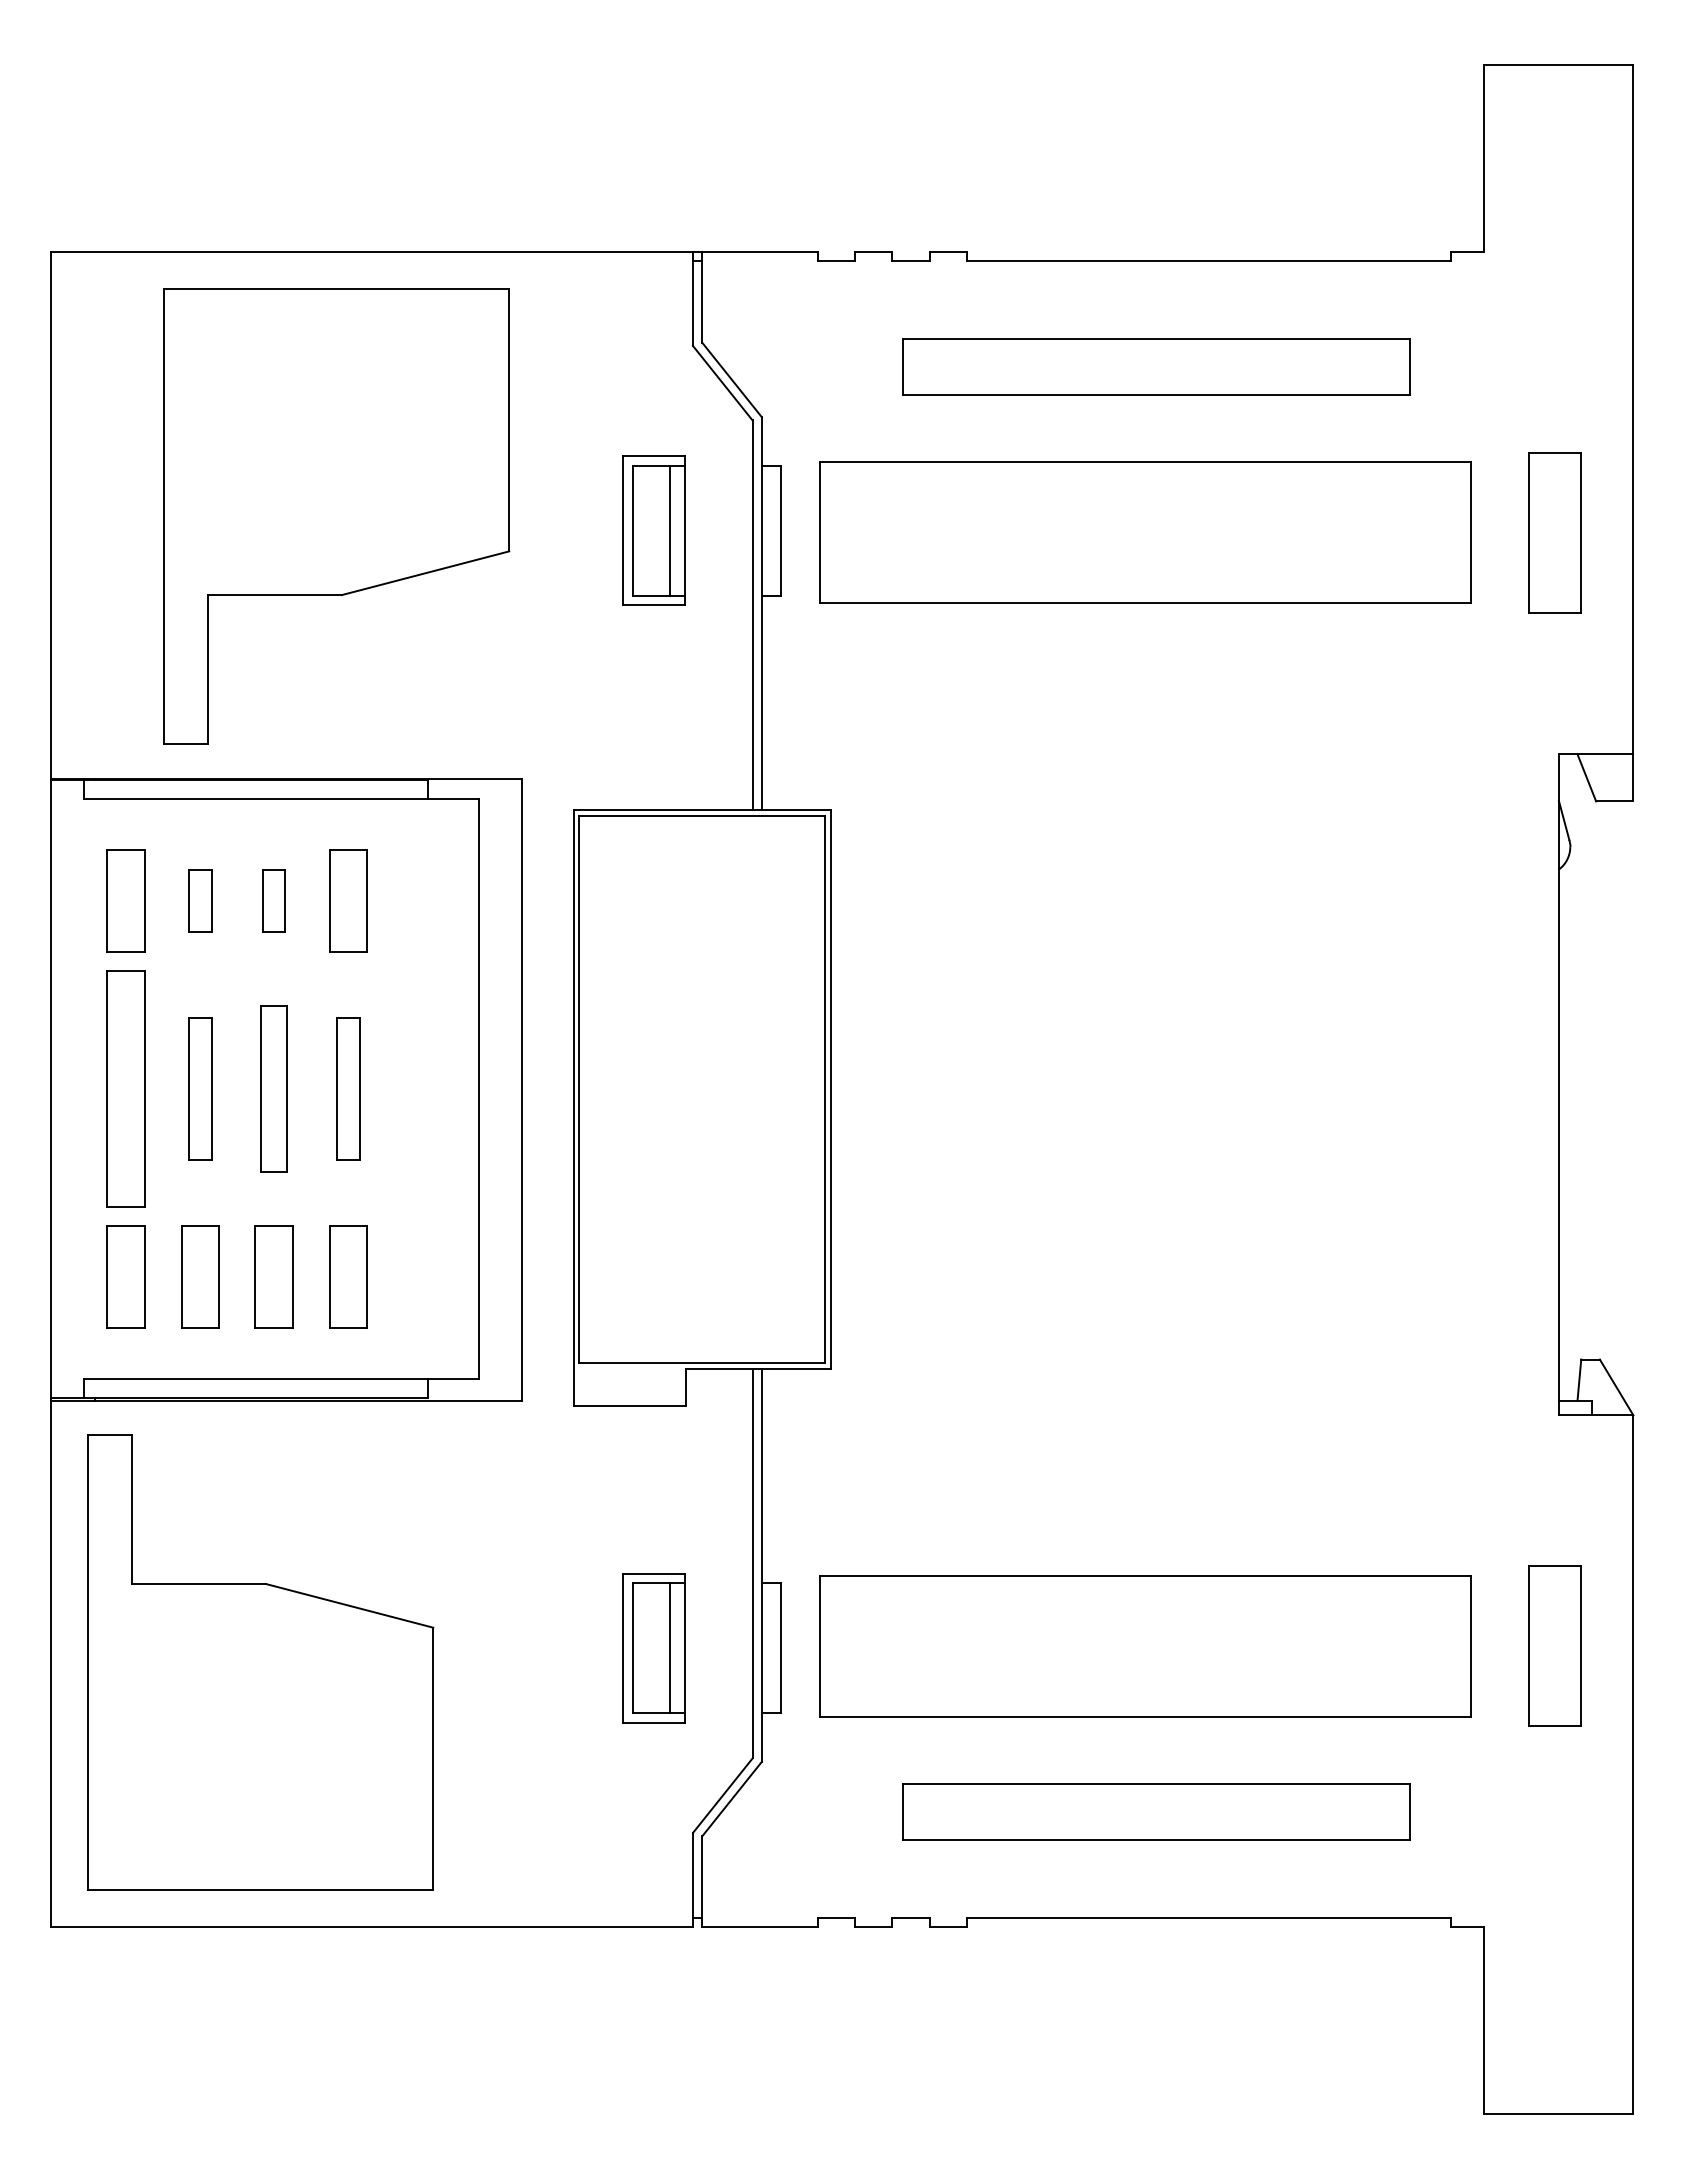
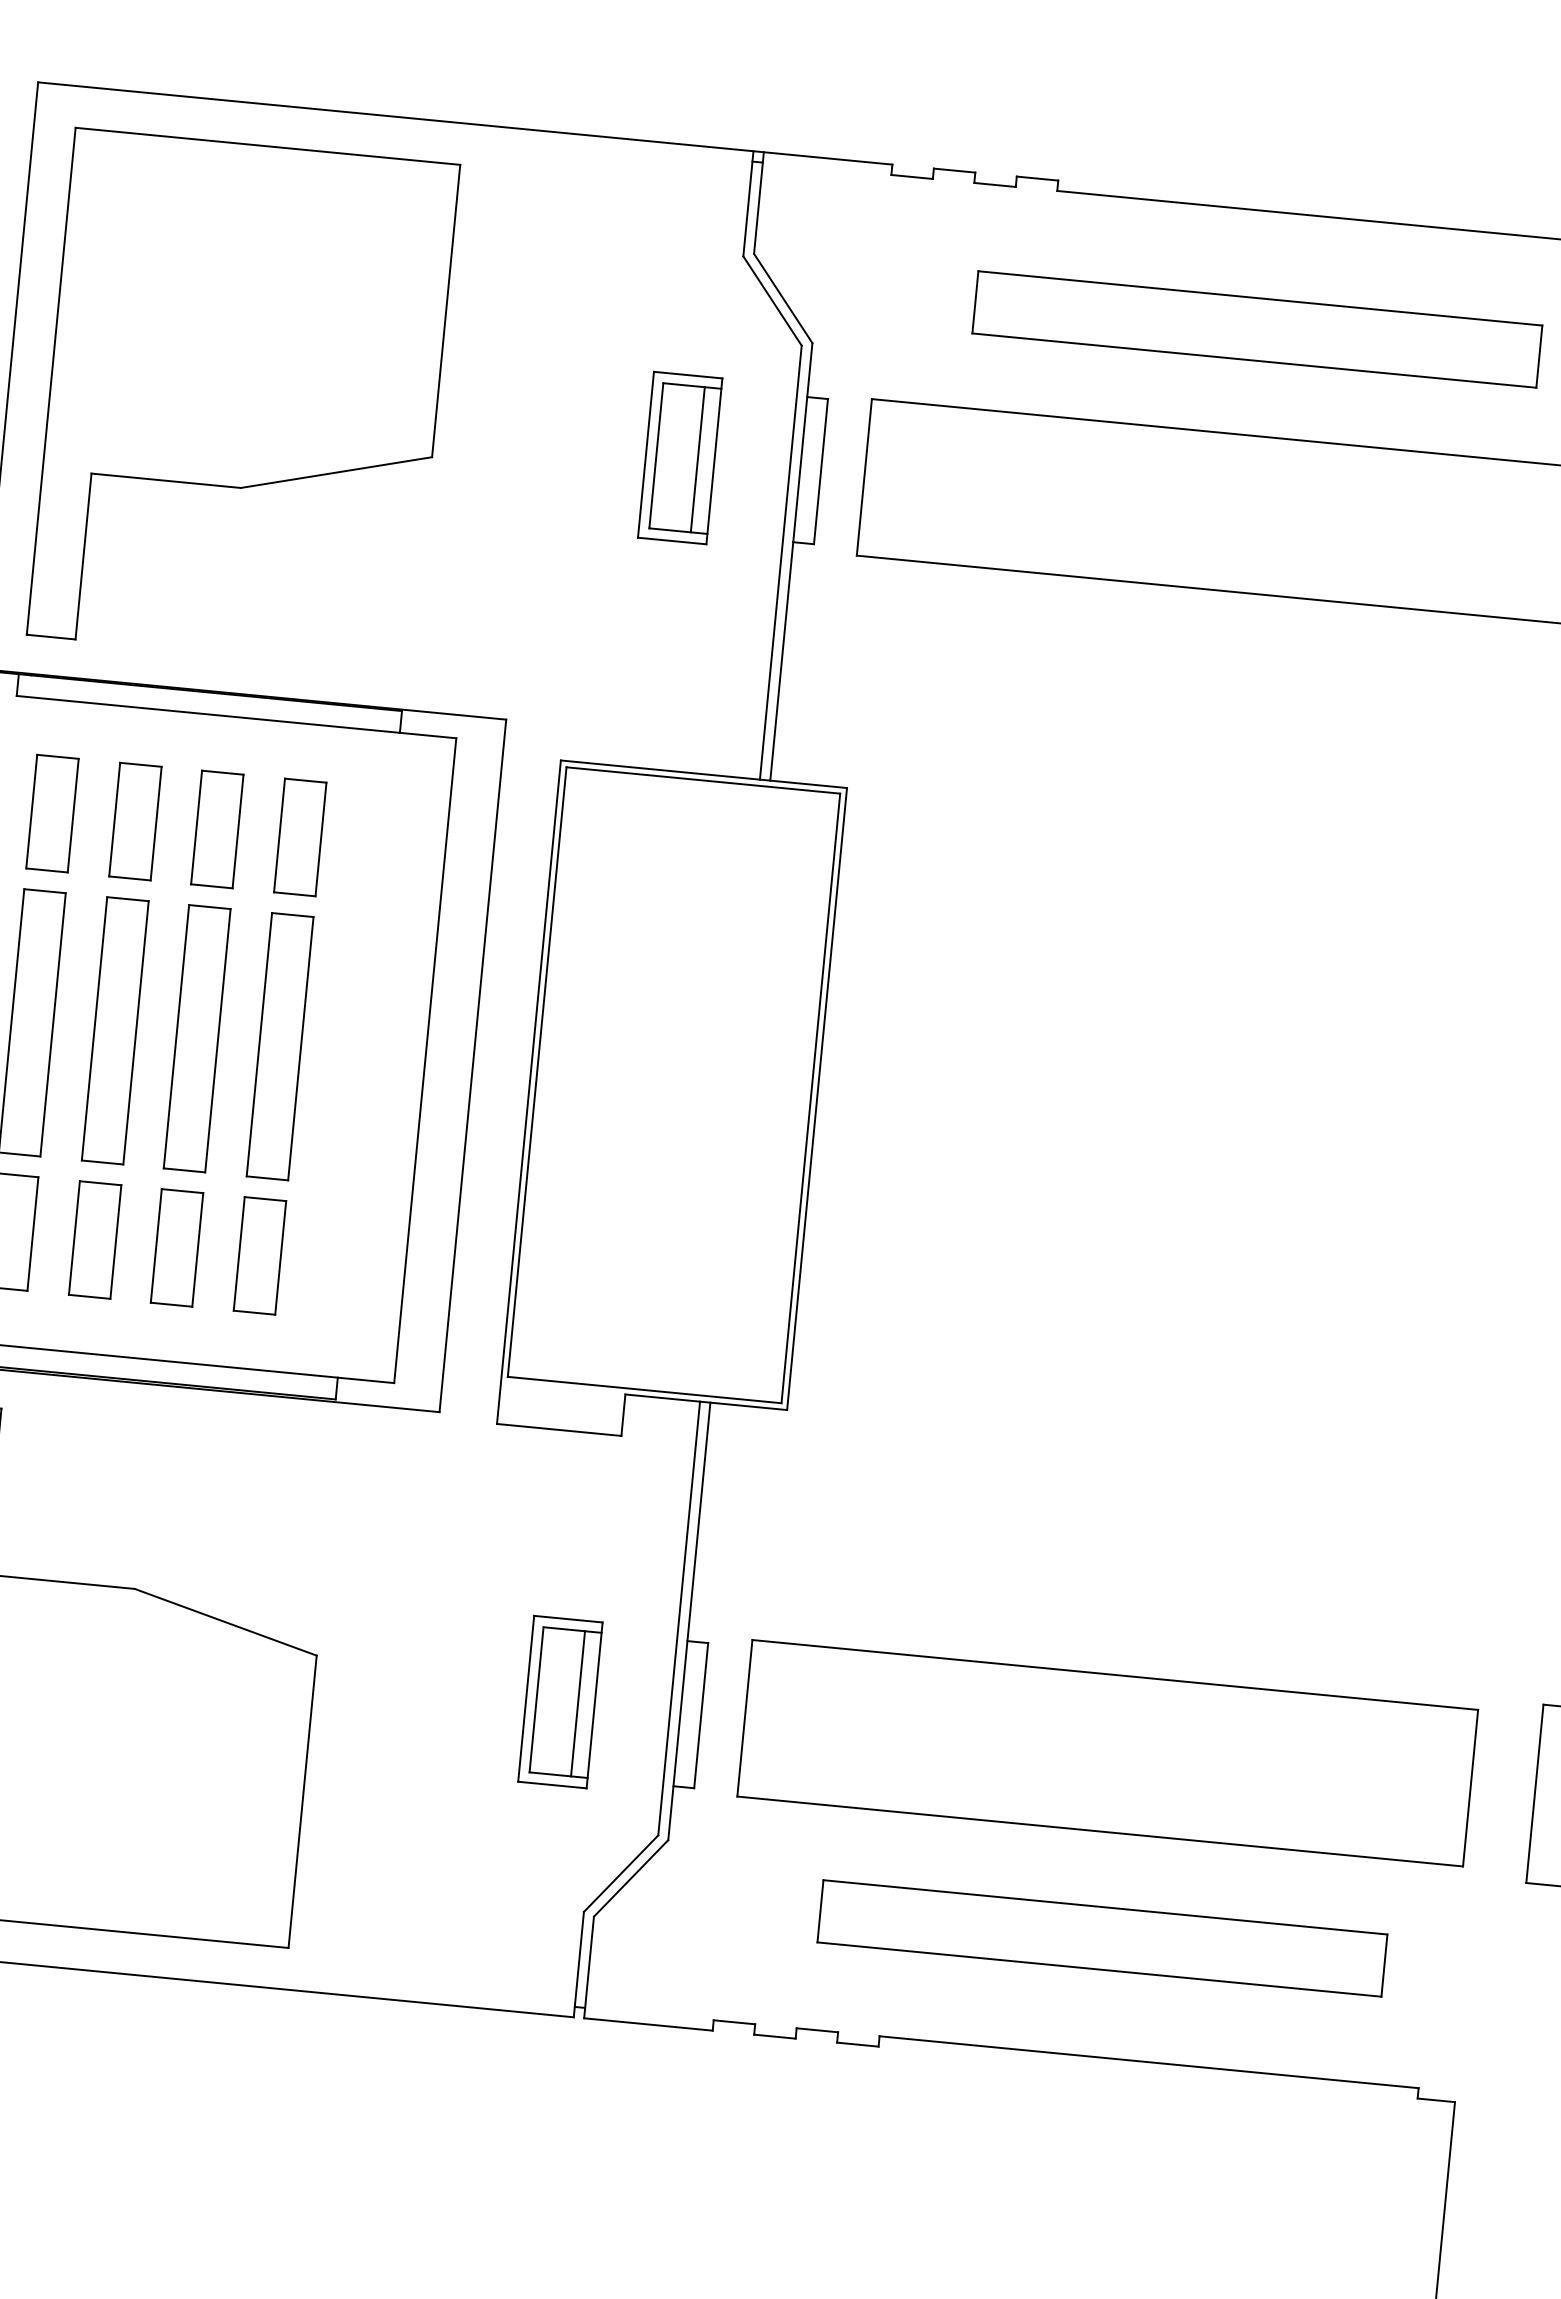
part: (336, 516) -> (243, 399), moved
part: (200, 900) -> (135, 820), size x1.67
part: (273, 900) -> (216, 828), size x1.67
part: (200, 1088) -> (115, 1030), size x1.67
part: (273, 1088) -> (196, 1038), size x1.43
part: (348, 1088) -> (280, 1046), size x1.67

